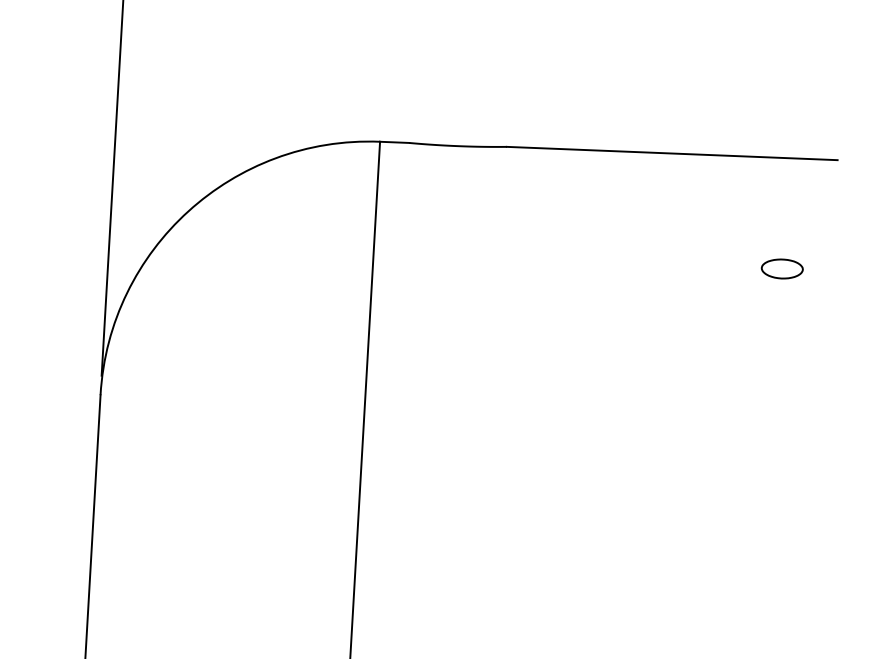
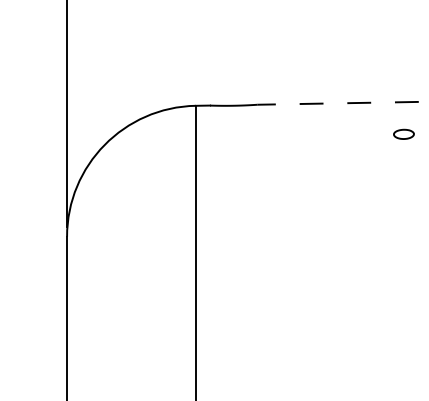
line: (672, 153) -> (338, 103), solid -> dashed
part: (781, 267) -> (403, 133), moved

